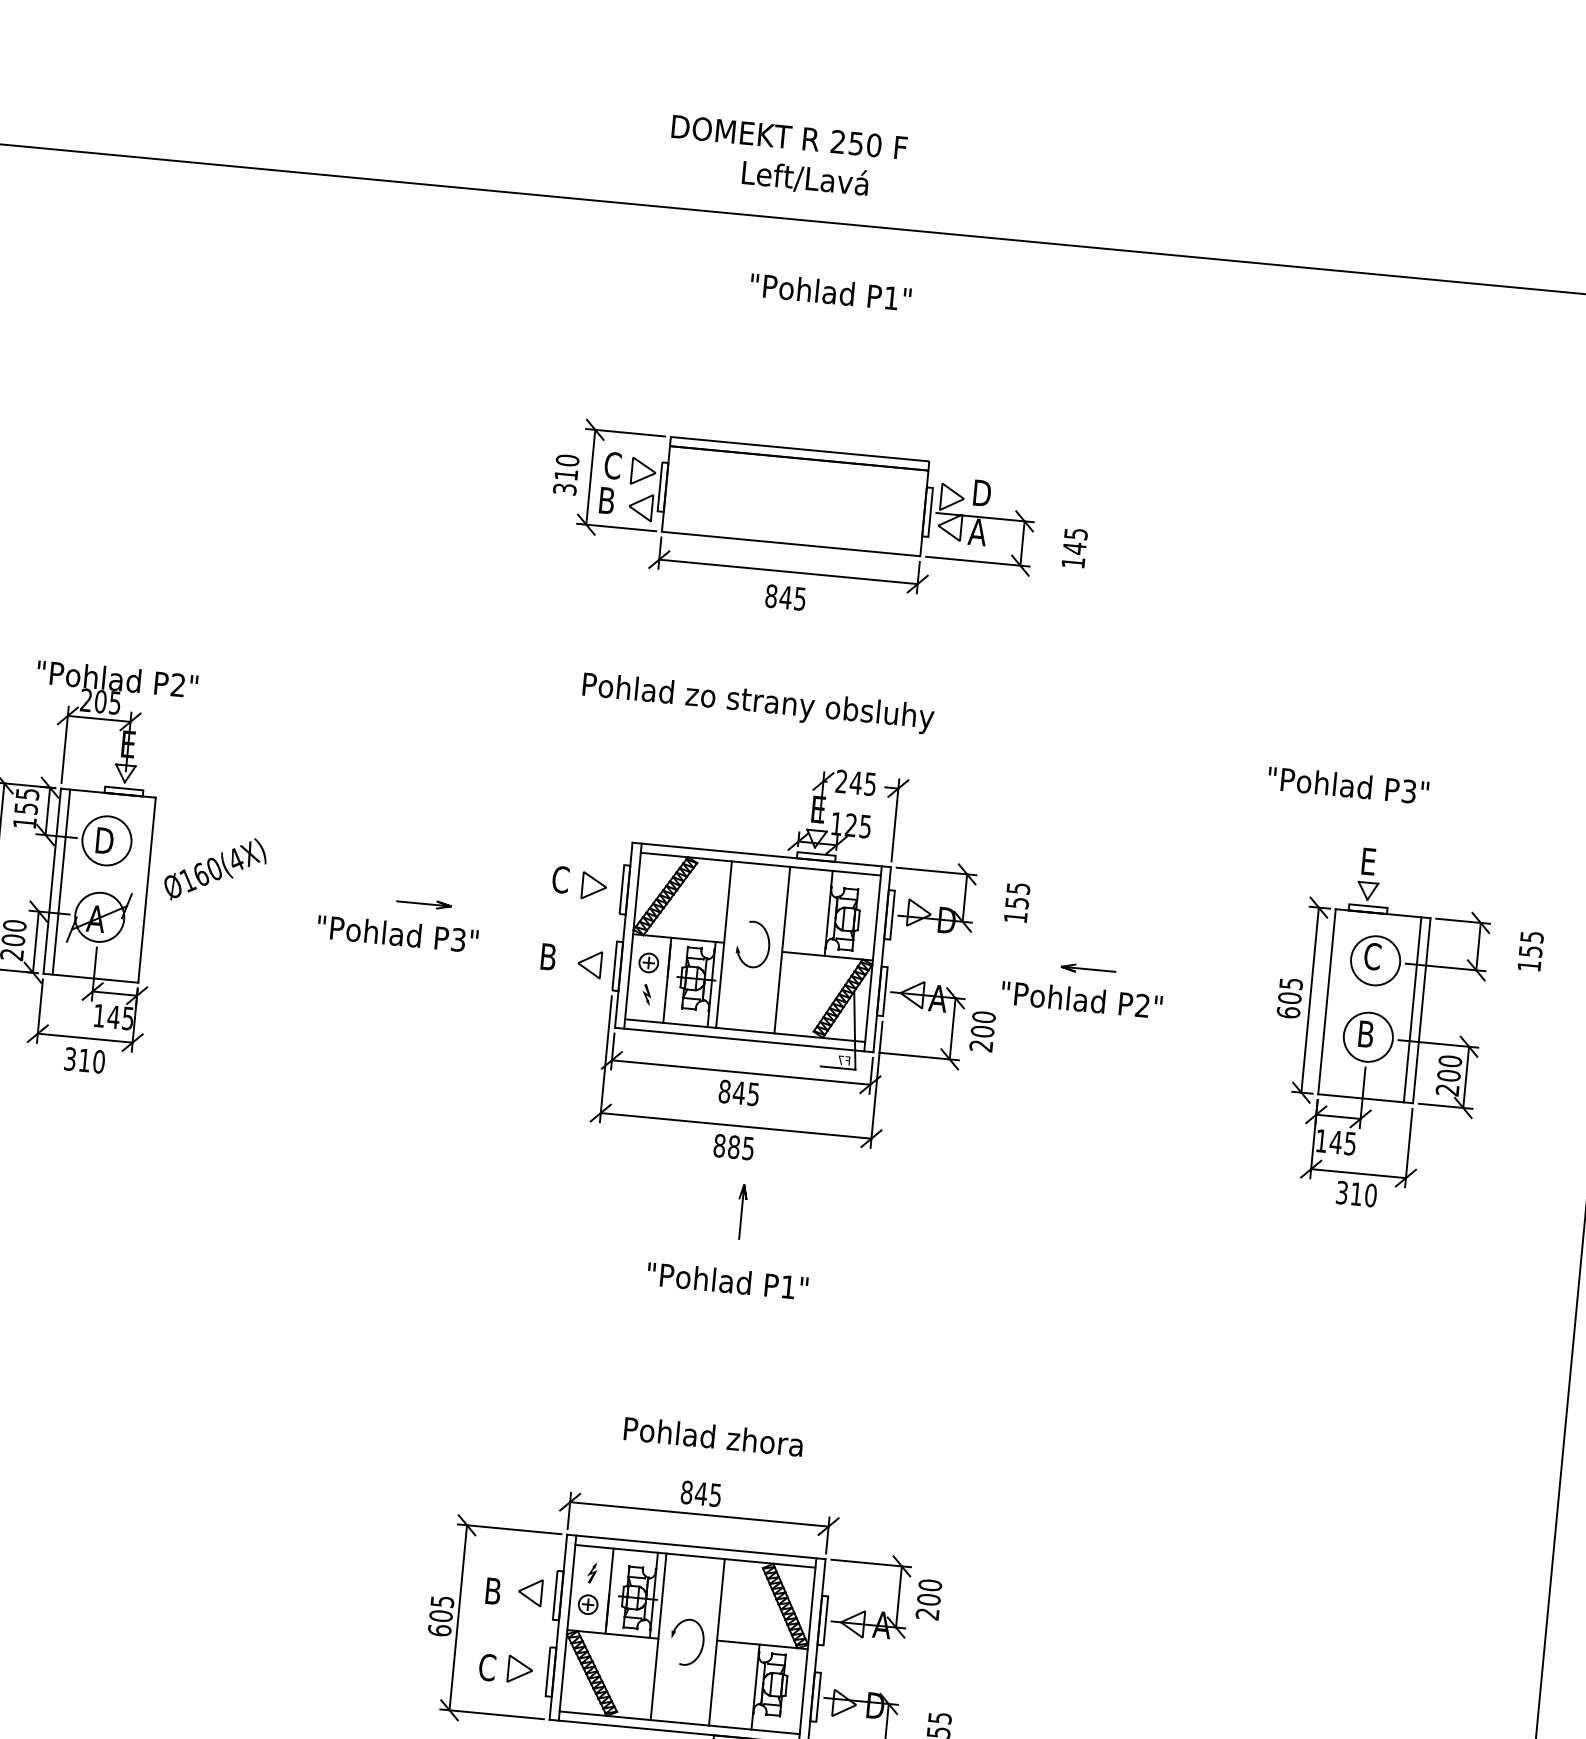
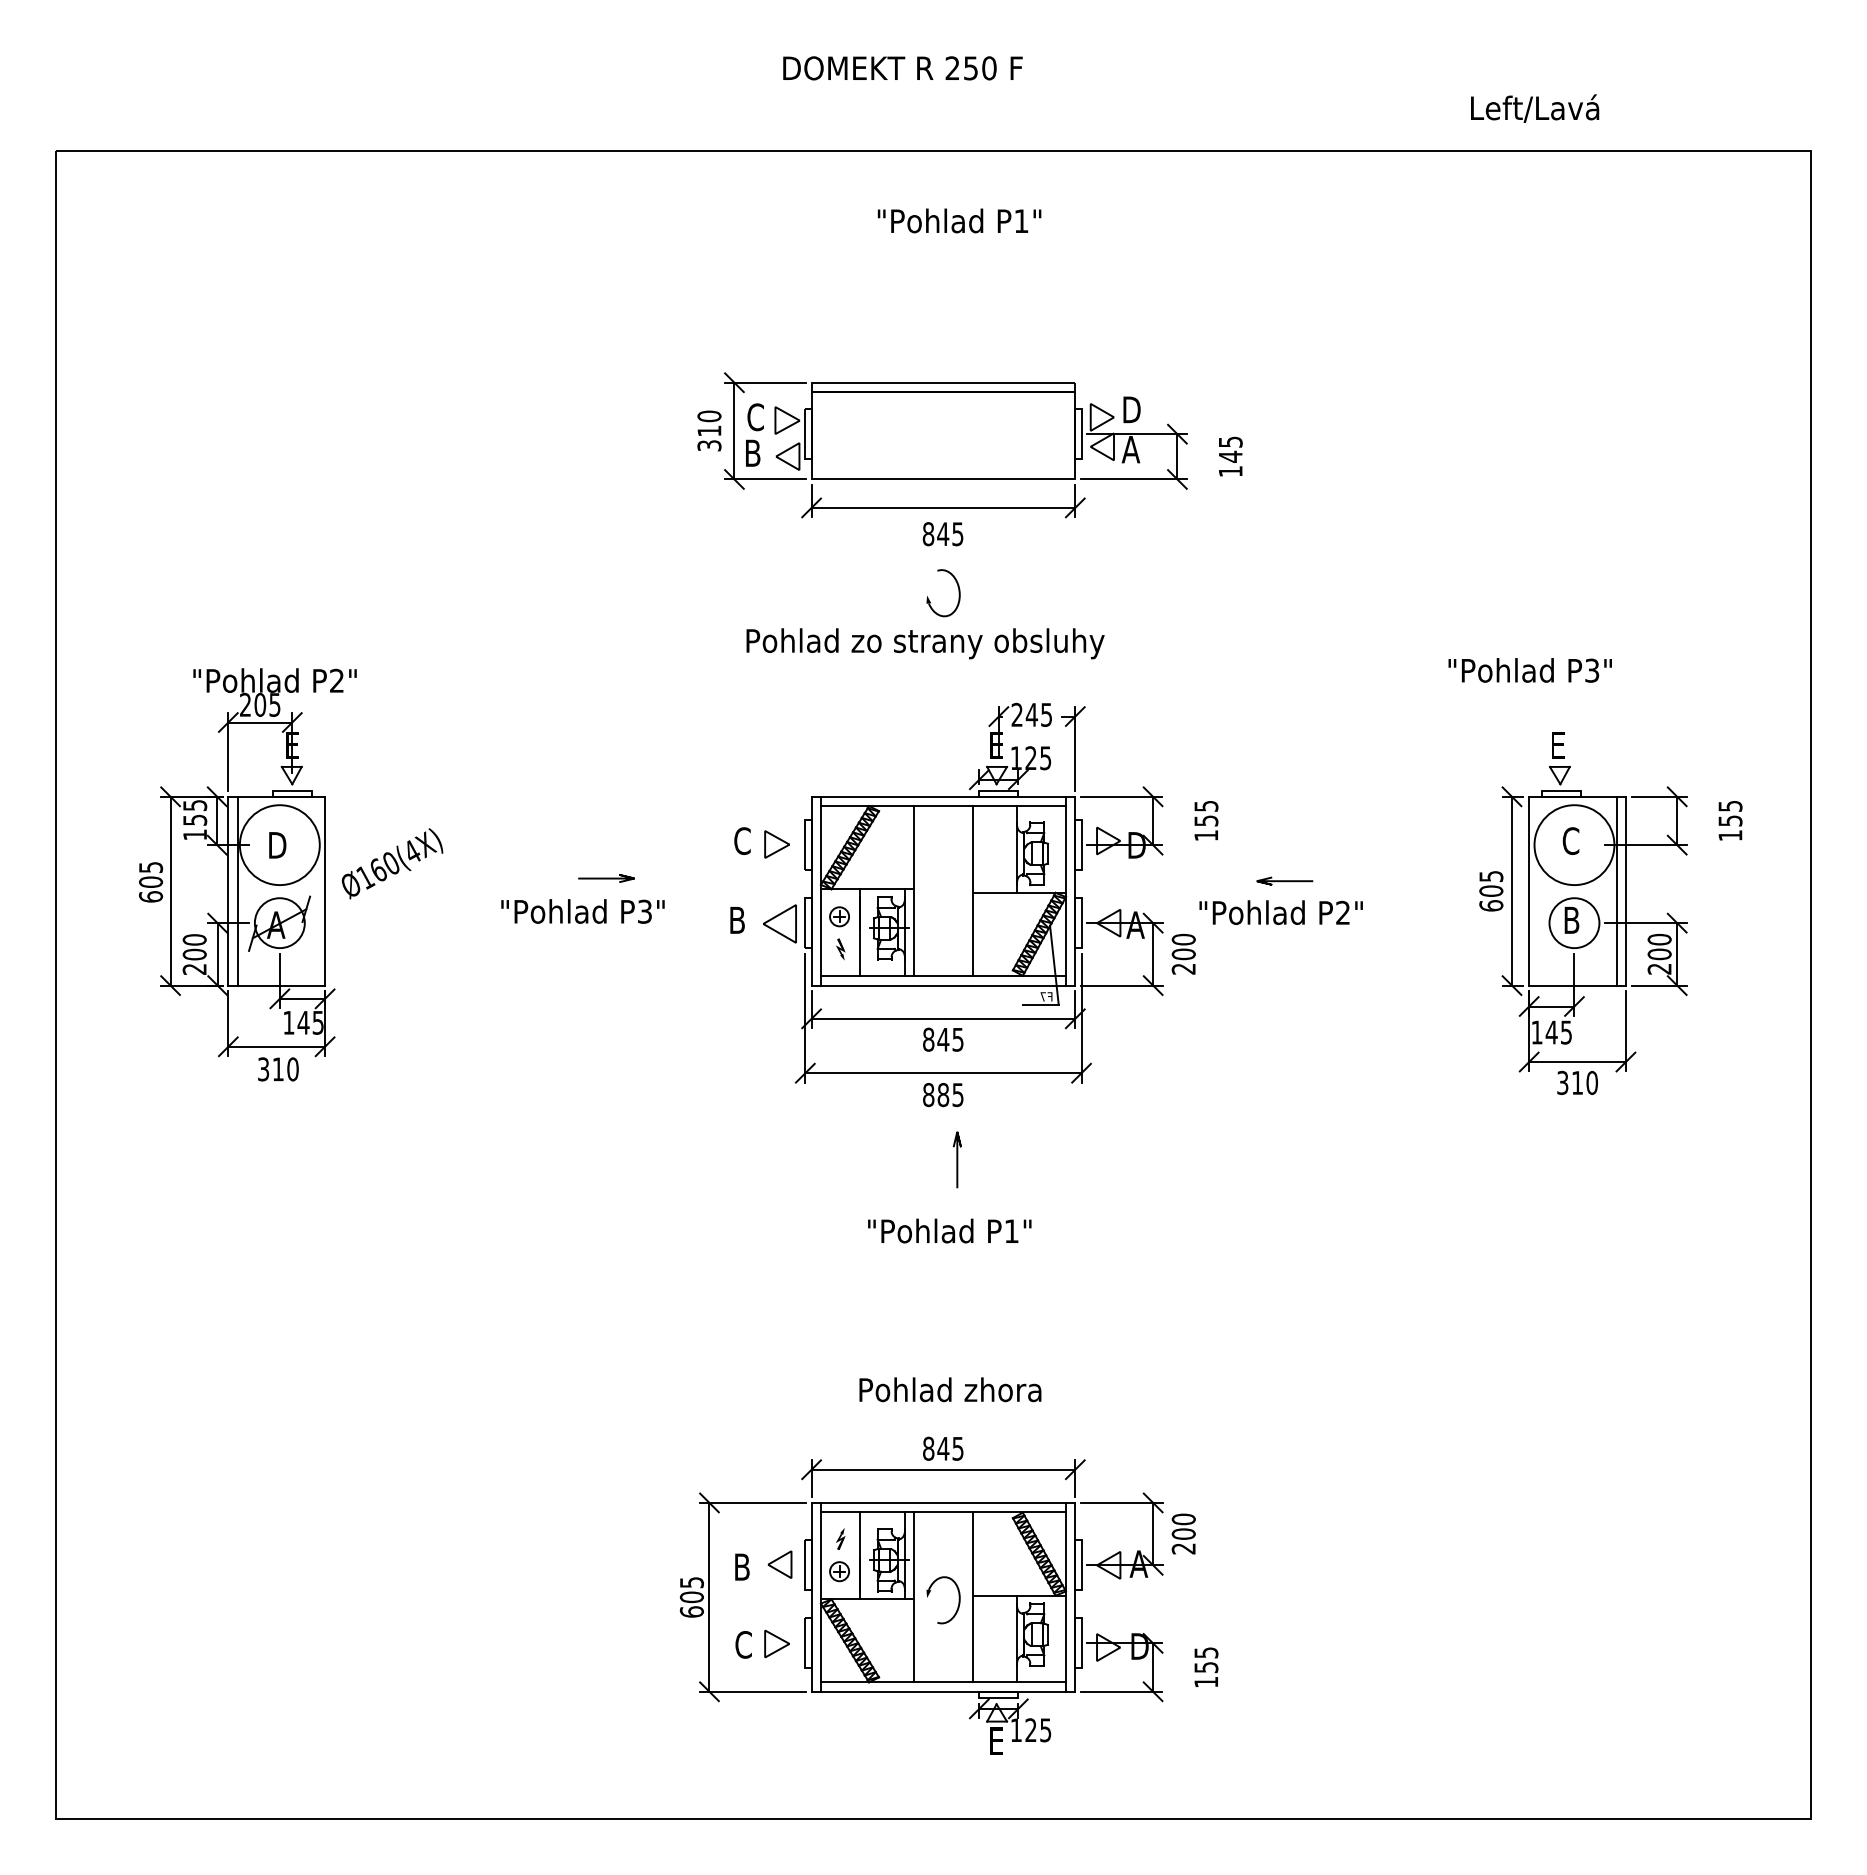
text: (805, 178) -> (1535, 108), moved
circle: (106, 841) -> (279, 845), size x1.6
part: (767, 946) -> (958, 593), moved
circle: (1375, 961) -> (1574, 845), size x1.6
part: (589, 963) -> (779, 923), size x1.4

